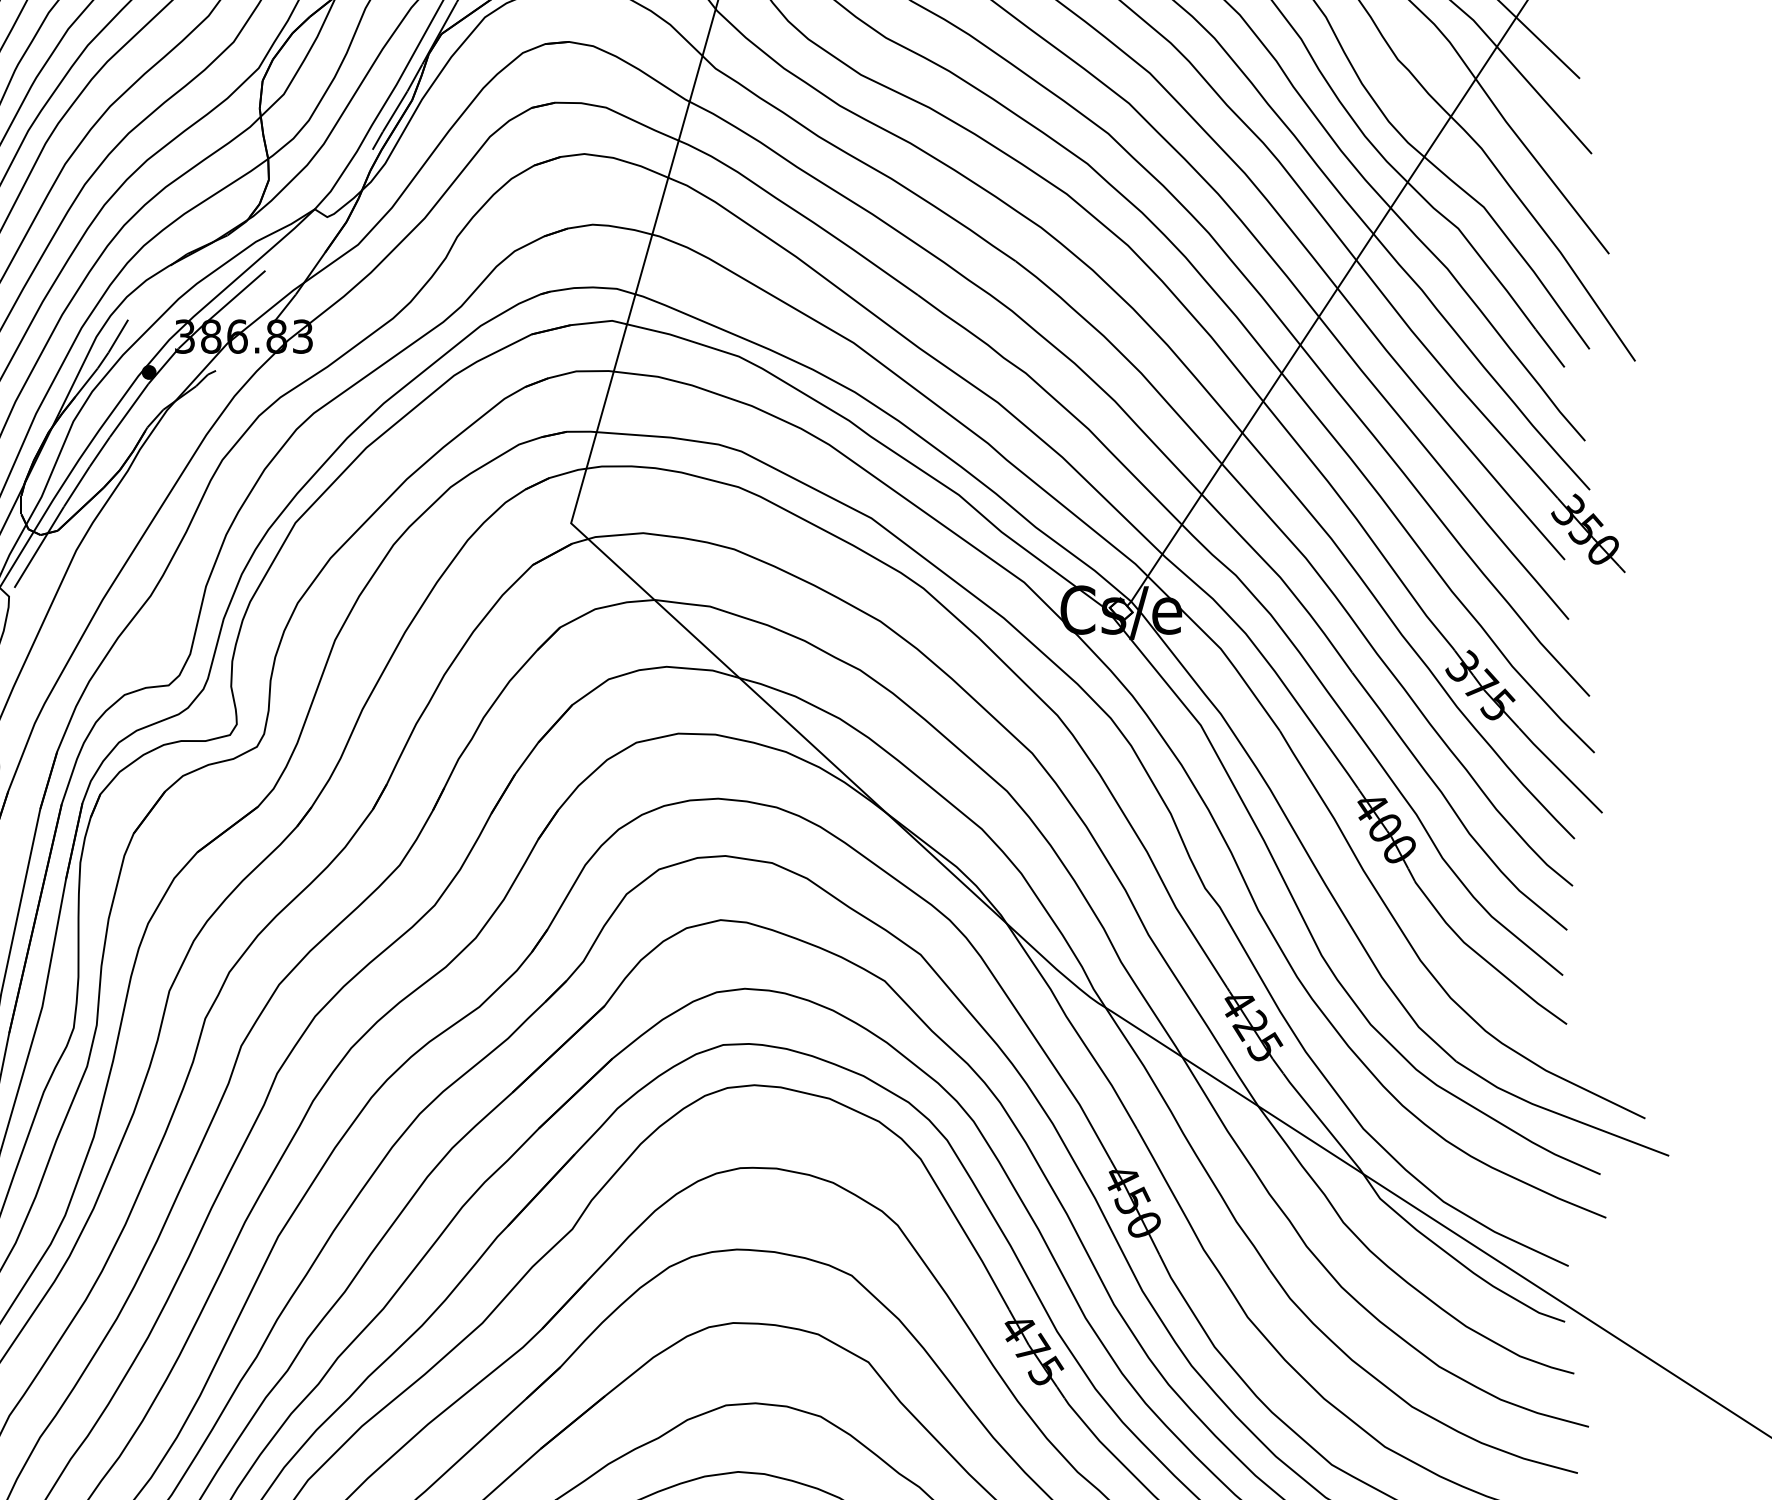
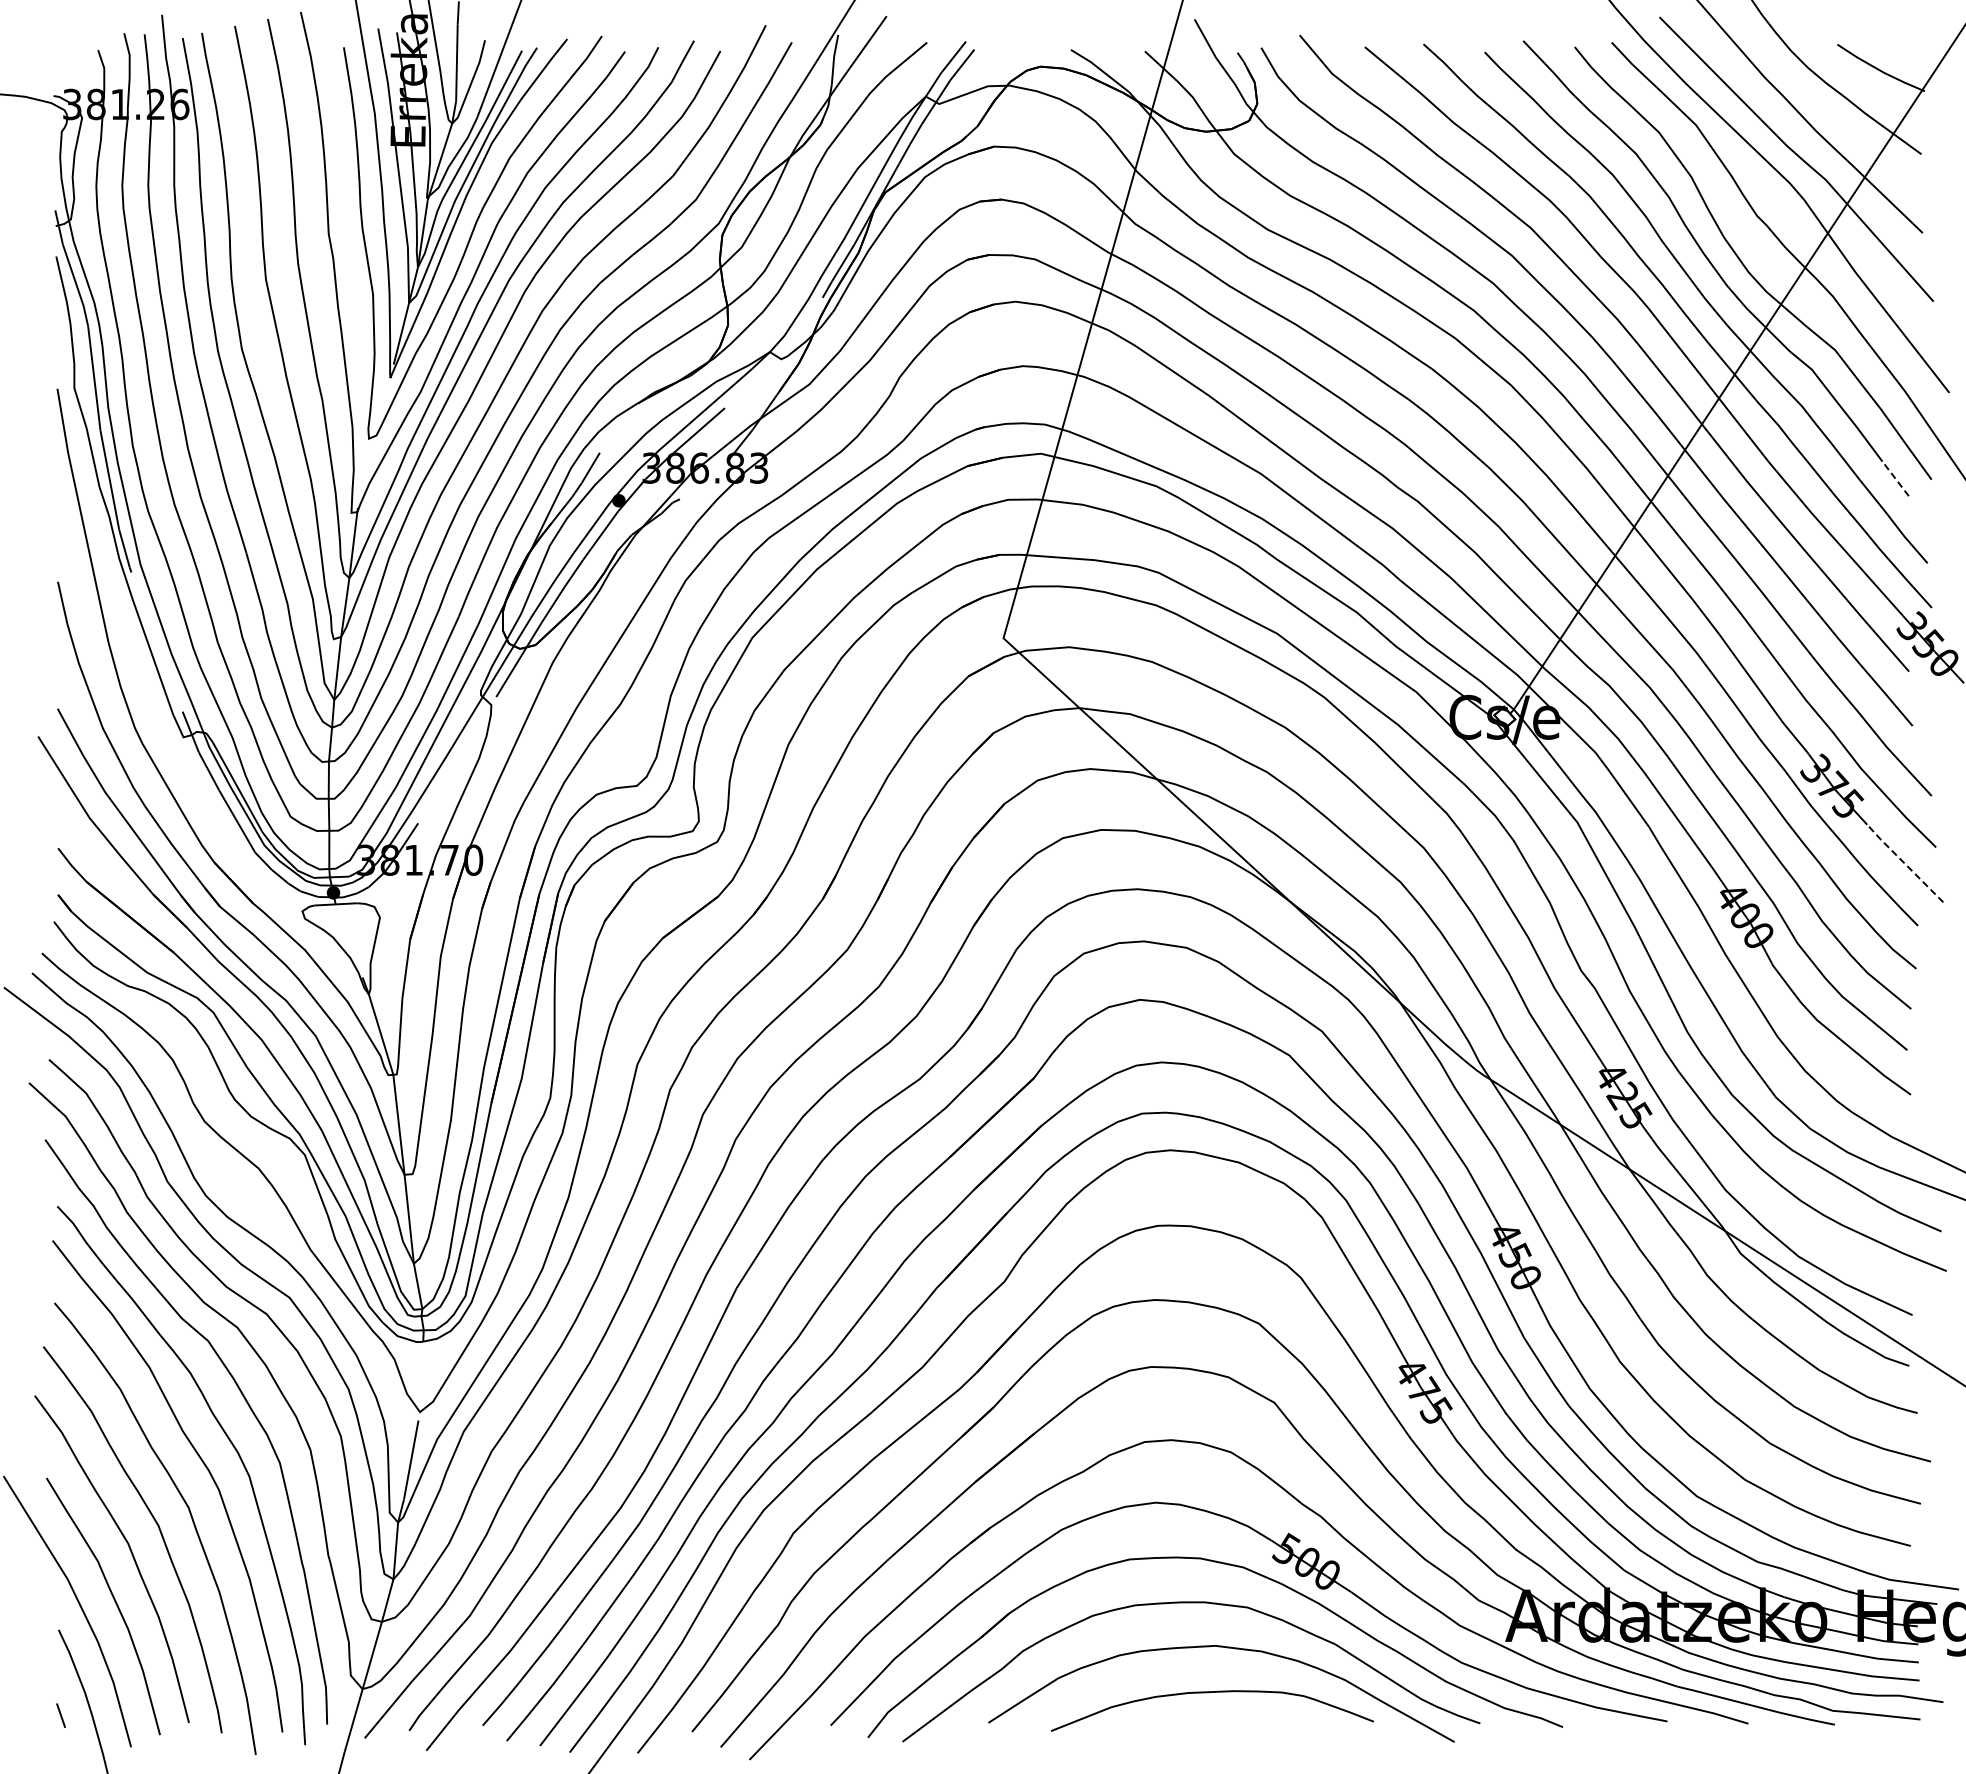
line: (1549, 348) -> (1895, 478), solid -> dashed
line: (1559, 770) -> (1904, 863), solid -> dashed

